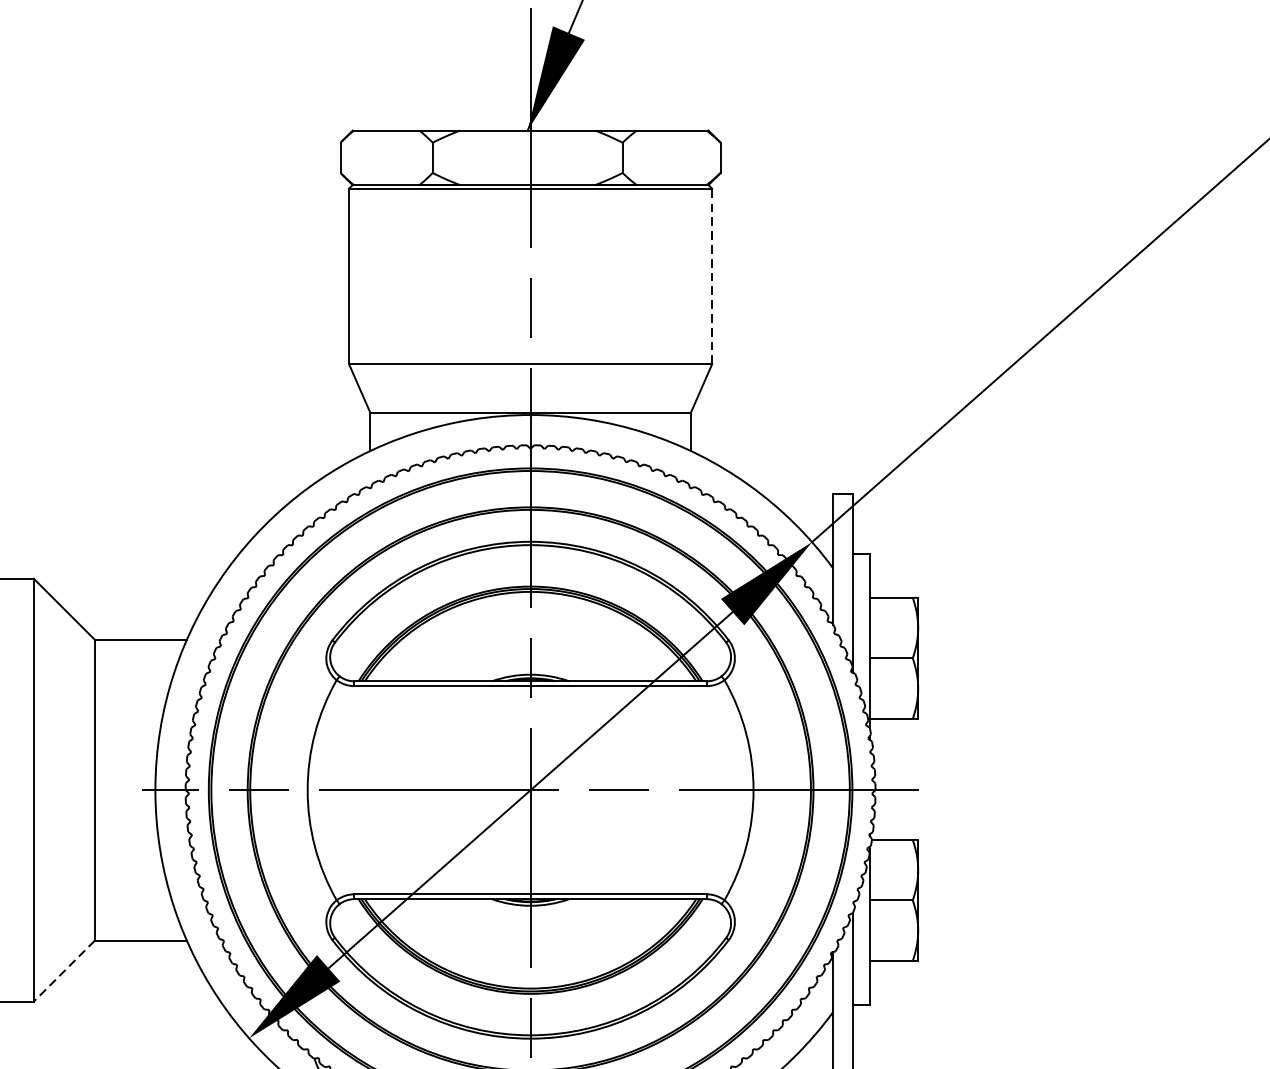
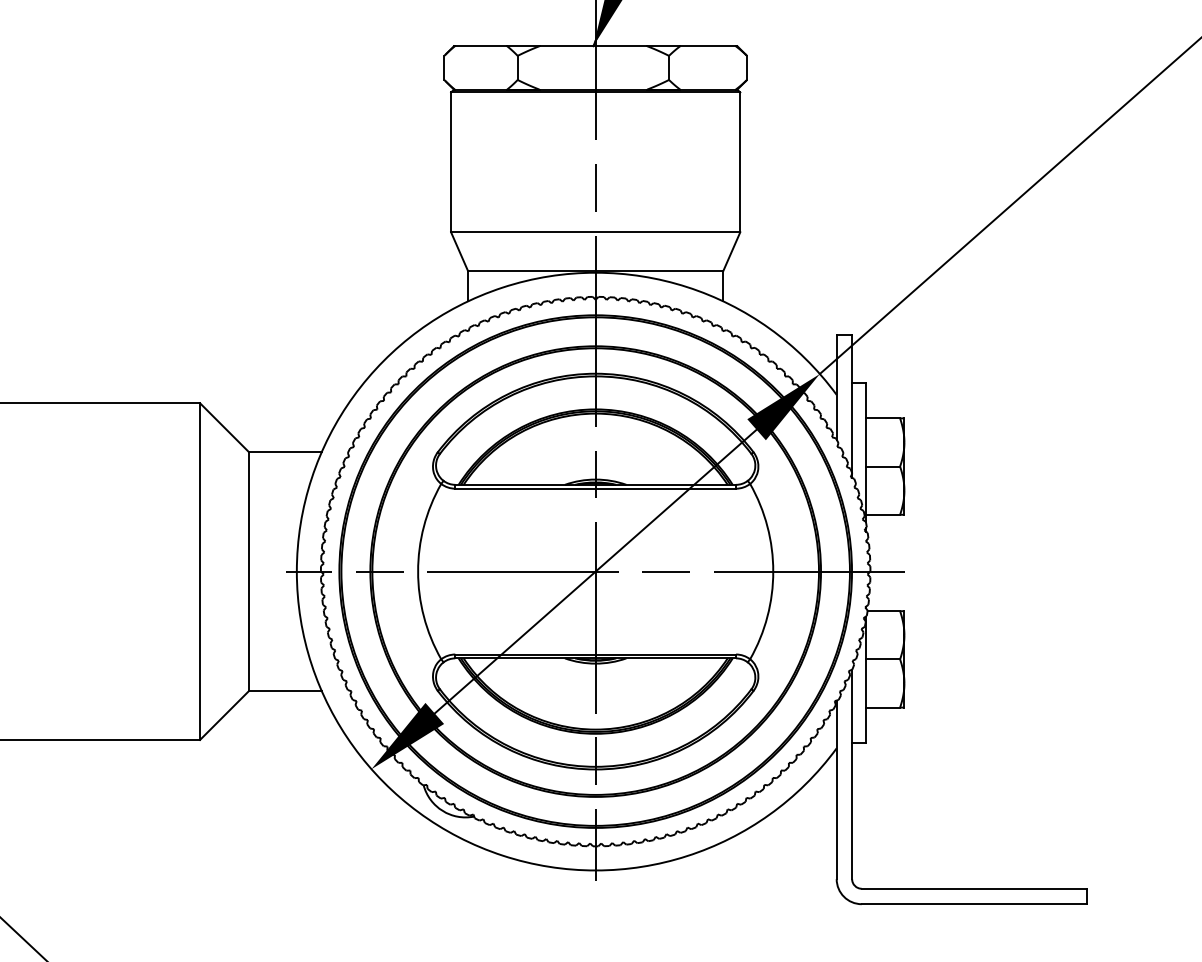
line: (712, 276) -> (740, 162), dashed -> solid
line: (64, 972) -> (224, 716), dashed -> solid

